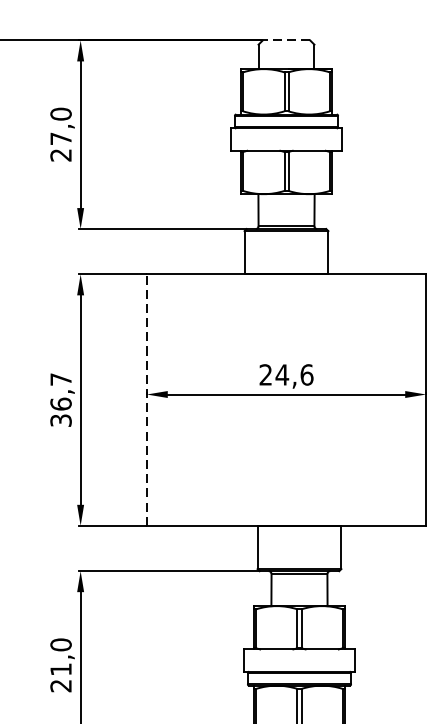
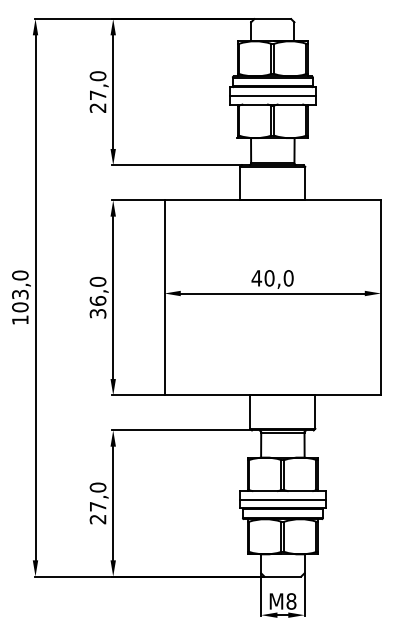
line: (286, 41) -> (272, 19), dashed -> solid
line: (286, 139) -> (272, 95), added
text: (286, 375) -> (272, 278), 24,6 -> 40,0
text: (60, 379) -> (97, 281), 36,7 -> 36,0
line: (146, 399) -> (164, 297), dashed -> solid
line: (299, 660) -> (282, 499), added
text: (61, 669) -> (98, 506), 21,0 -> 27,0

